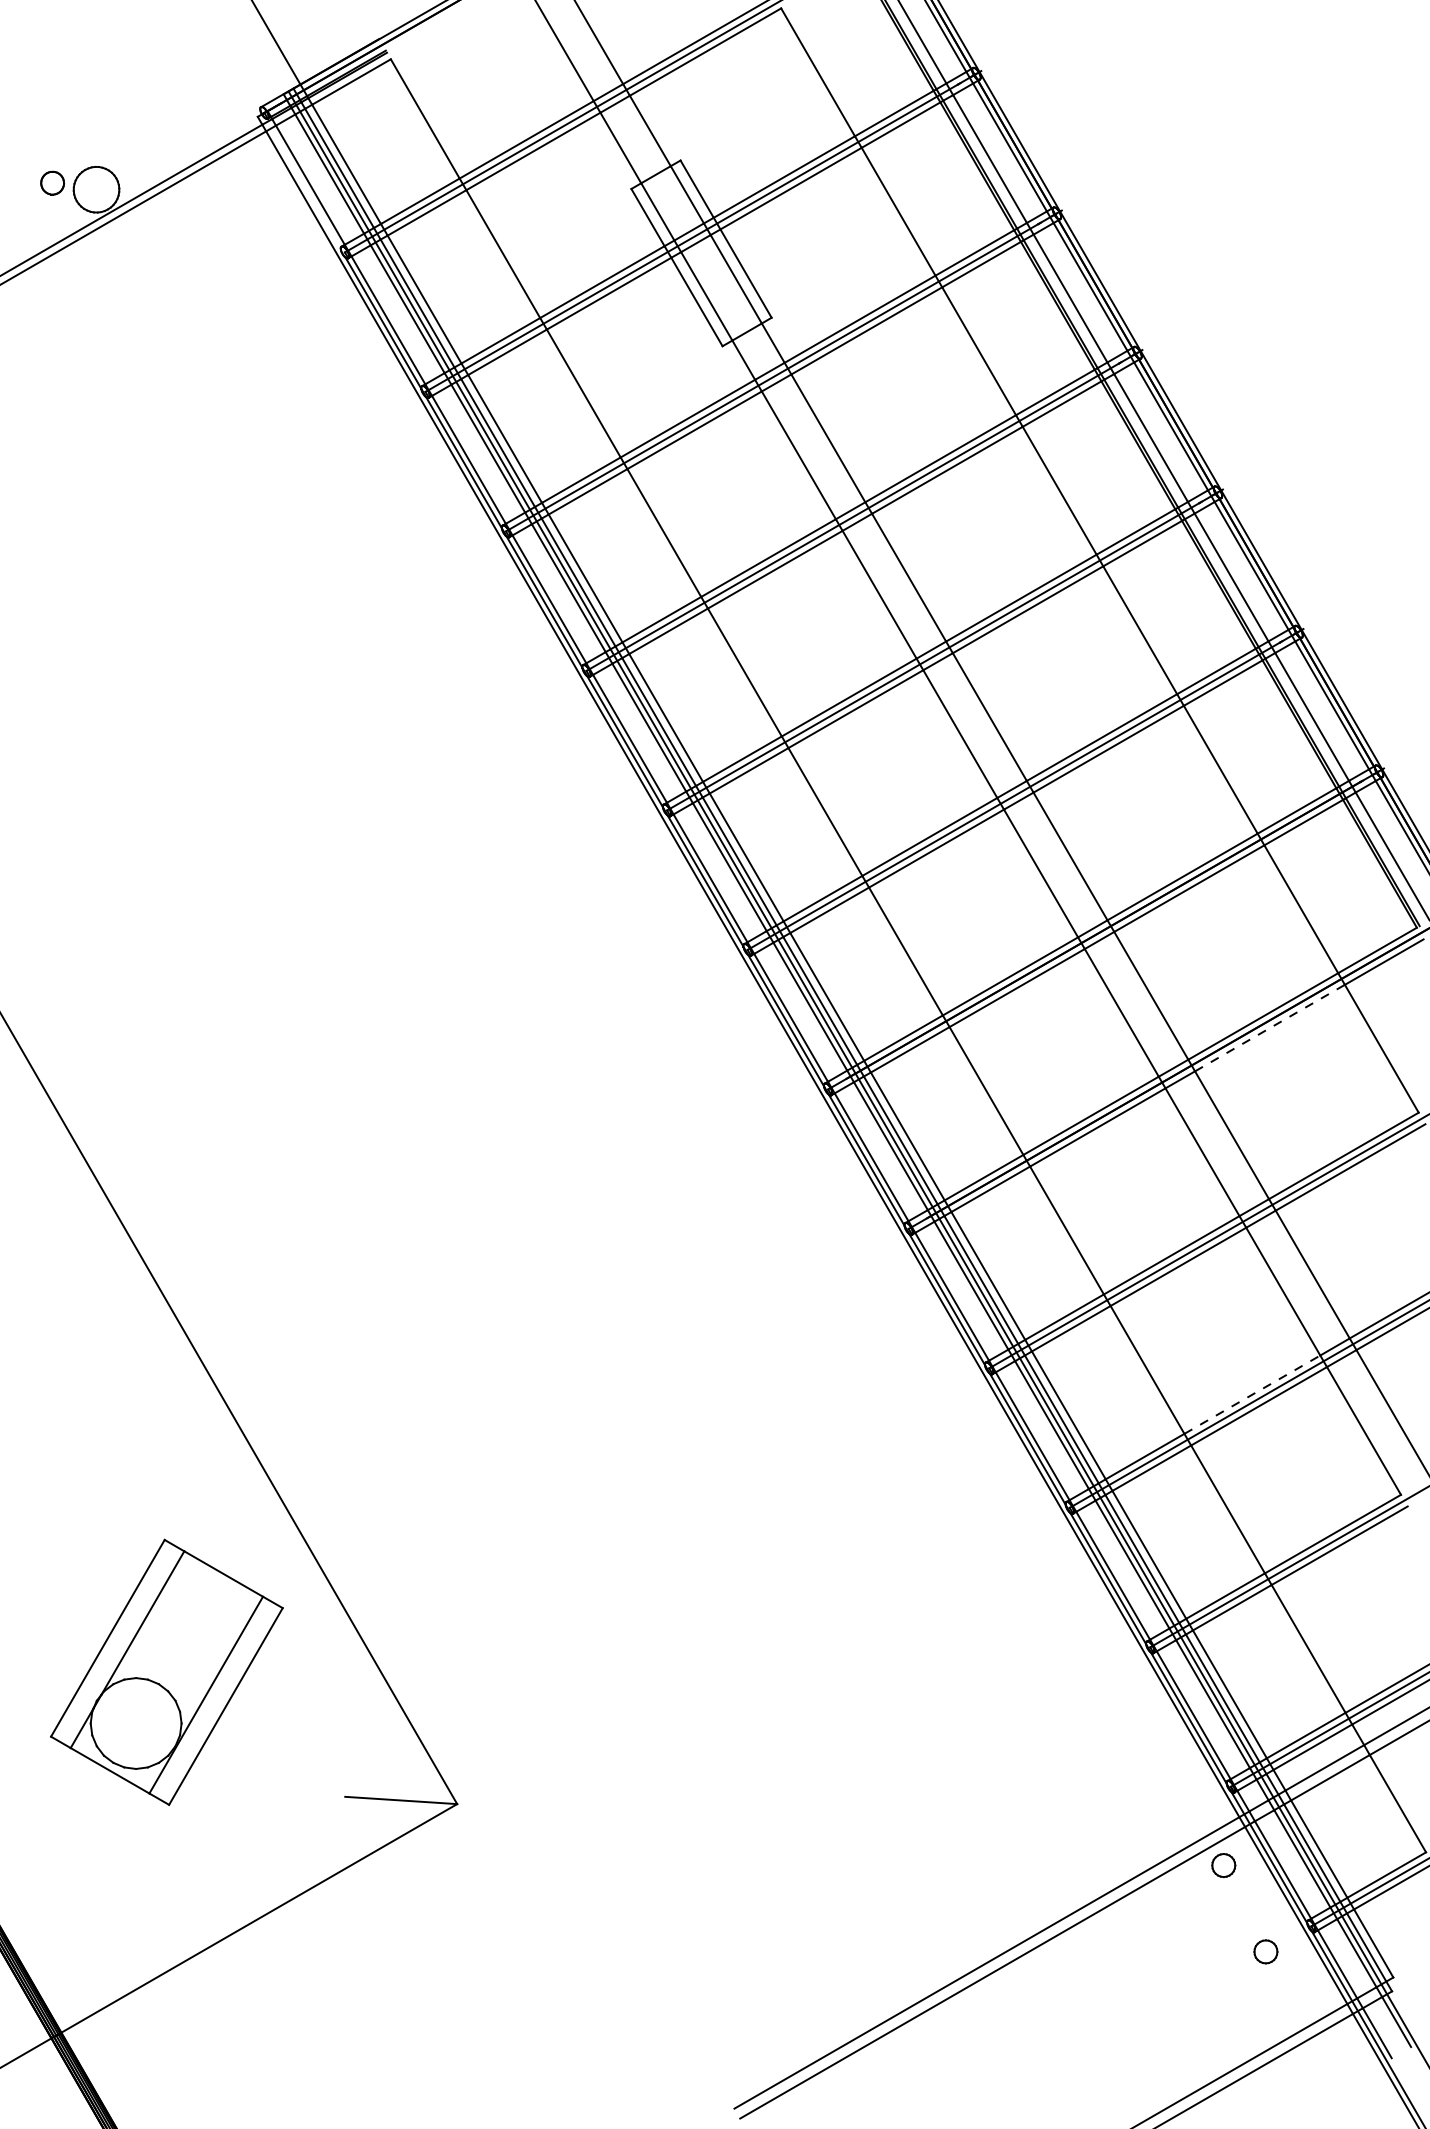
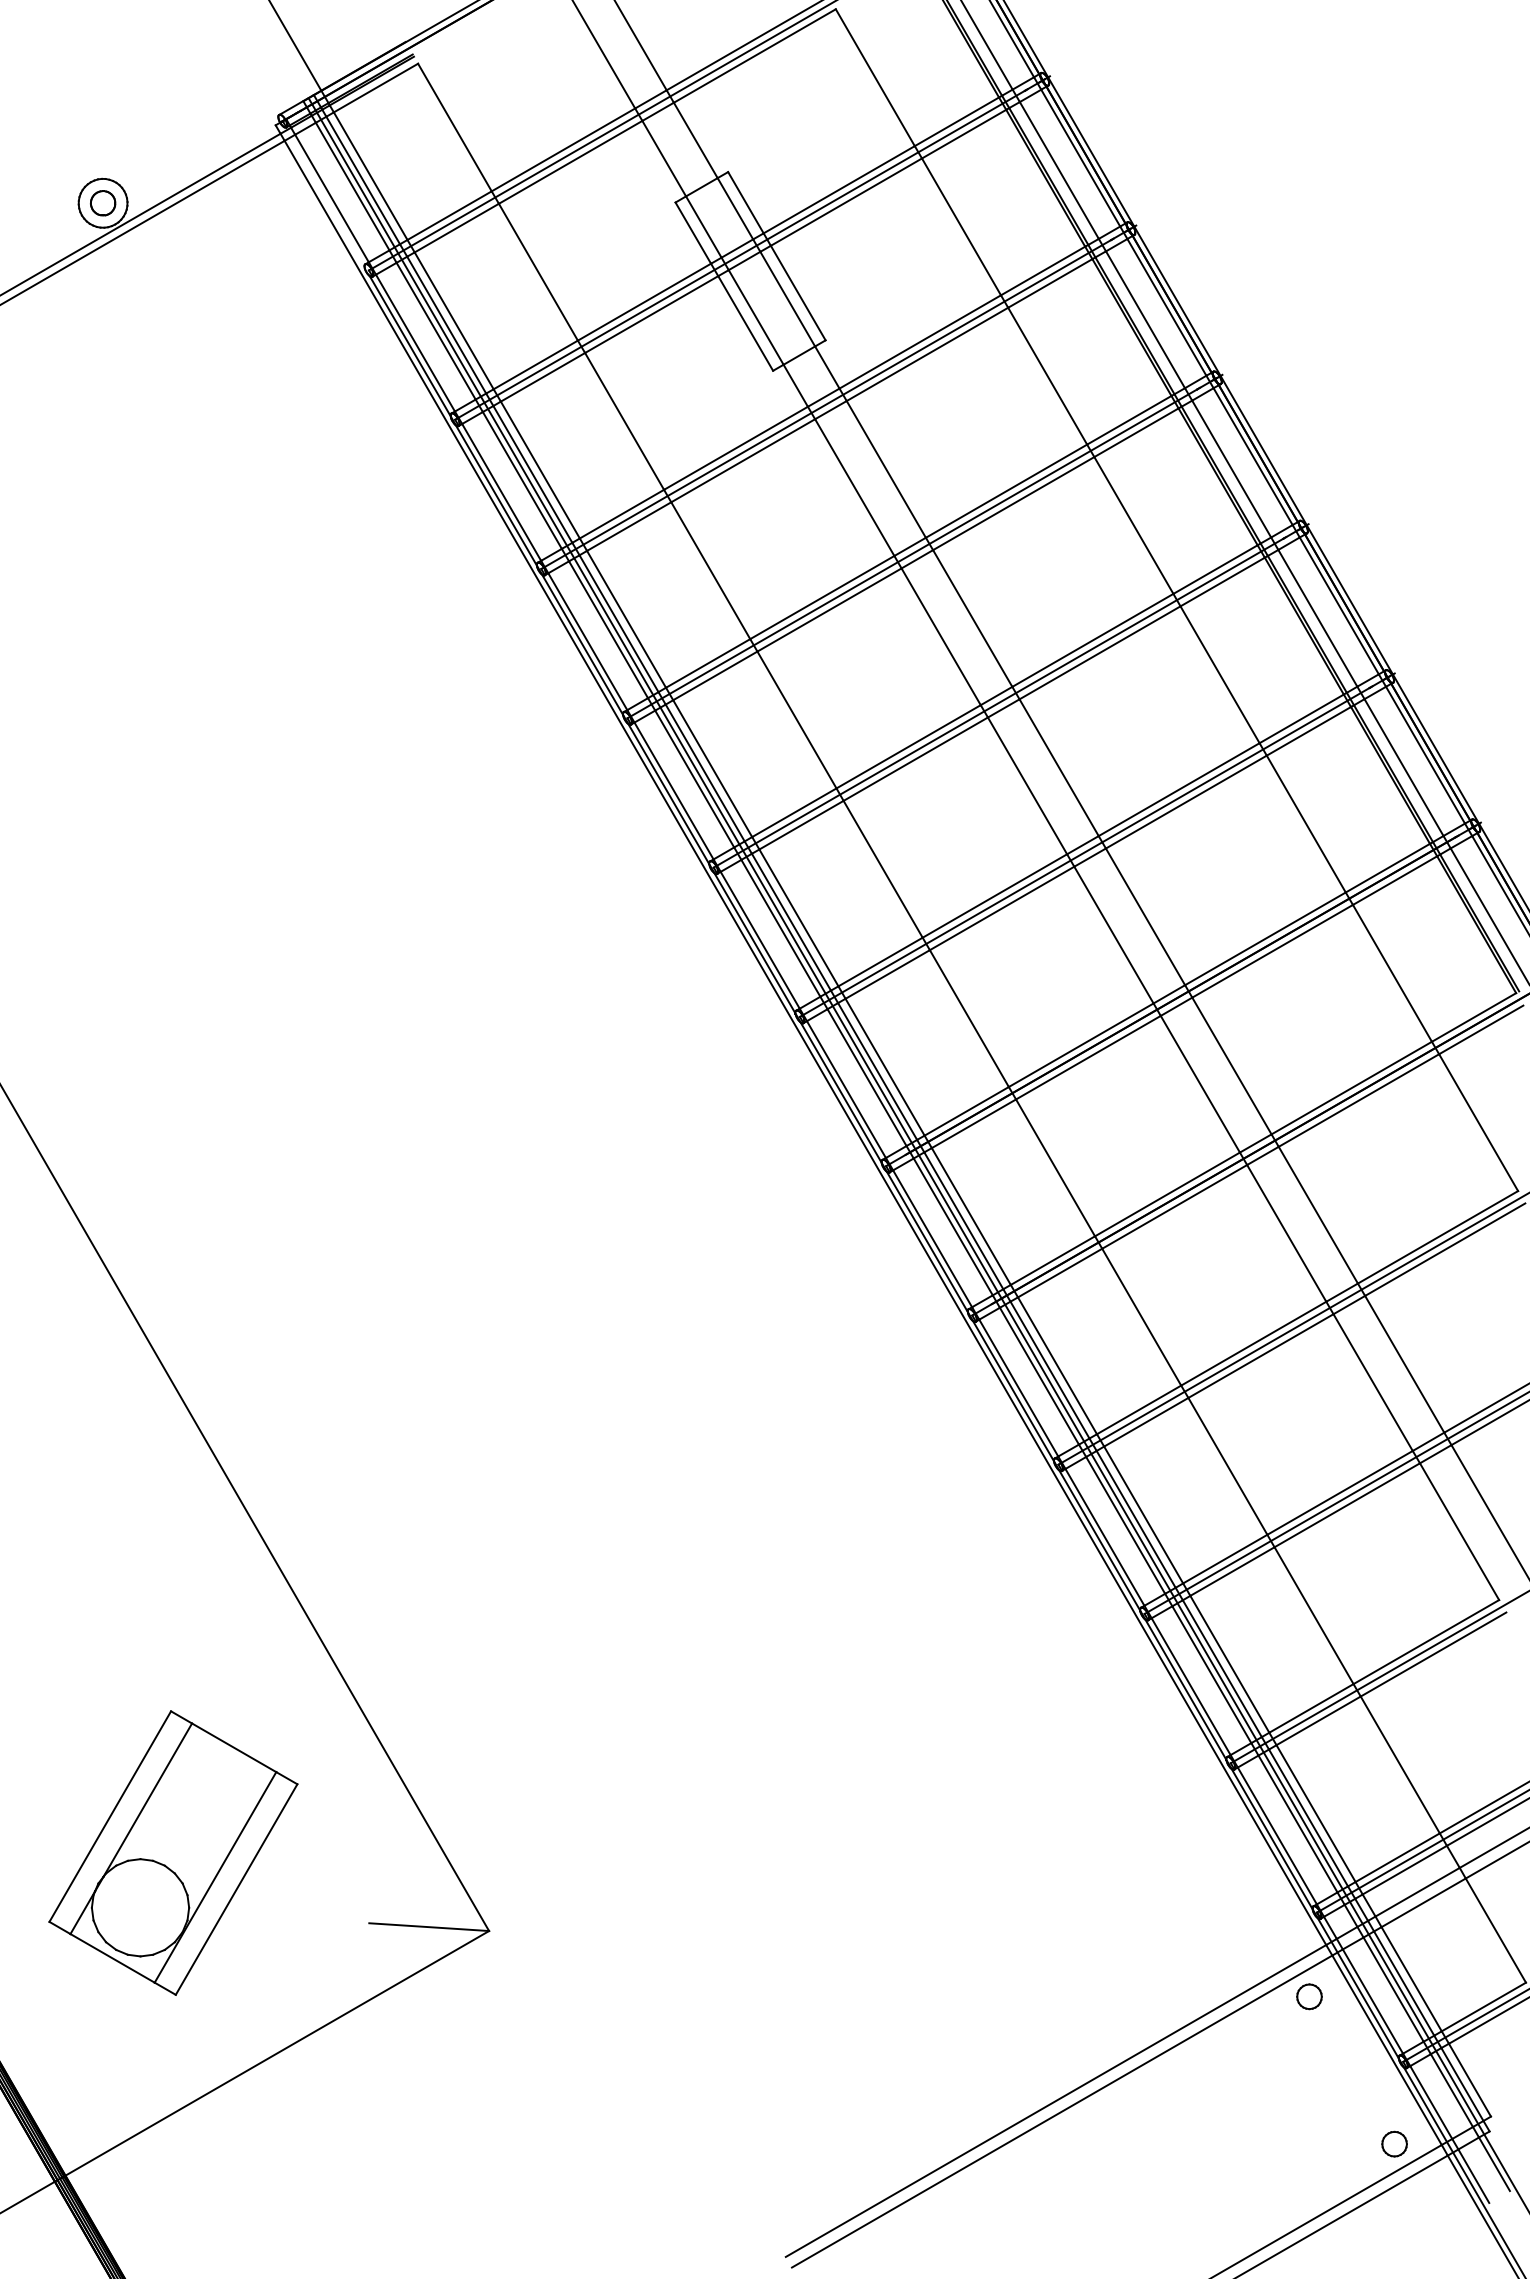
part: (52, 183) -> (103, 203), moved
line: (1269, 1028) -> (1358, 1100), dashed -> solid
line: (1252, 1394) -> (1340, 1492), dashed -> solid
part: (166, 1671) -> (173, 1852), moved
part: (1265, 1951) -> (1394, 2143), moved

